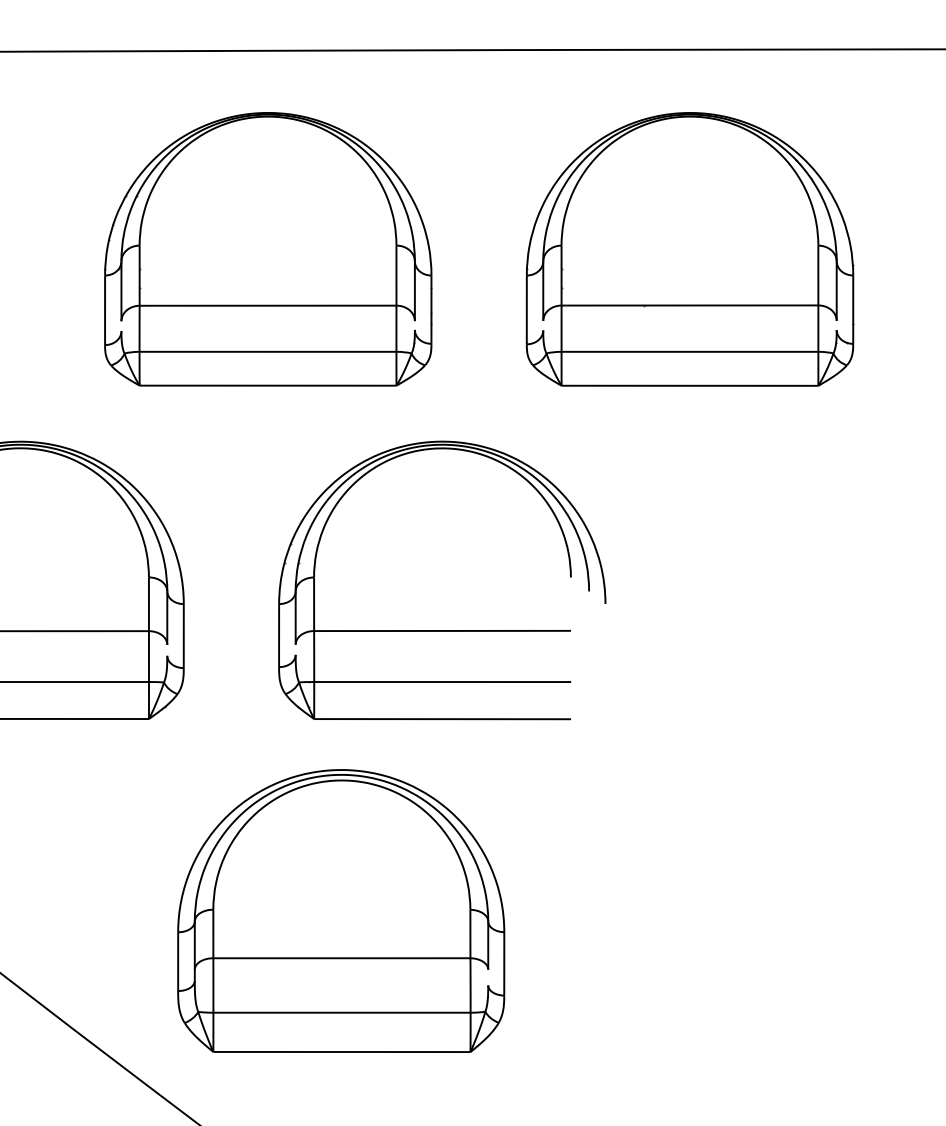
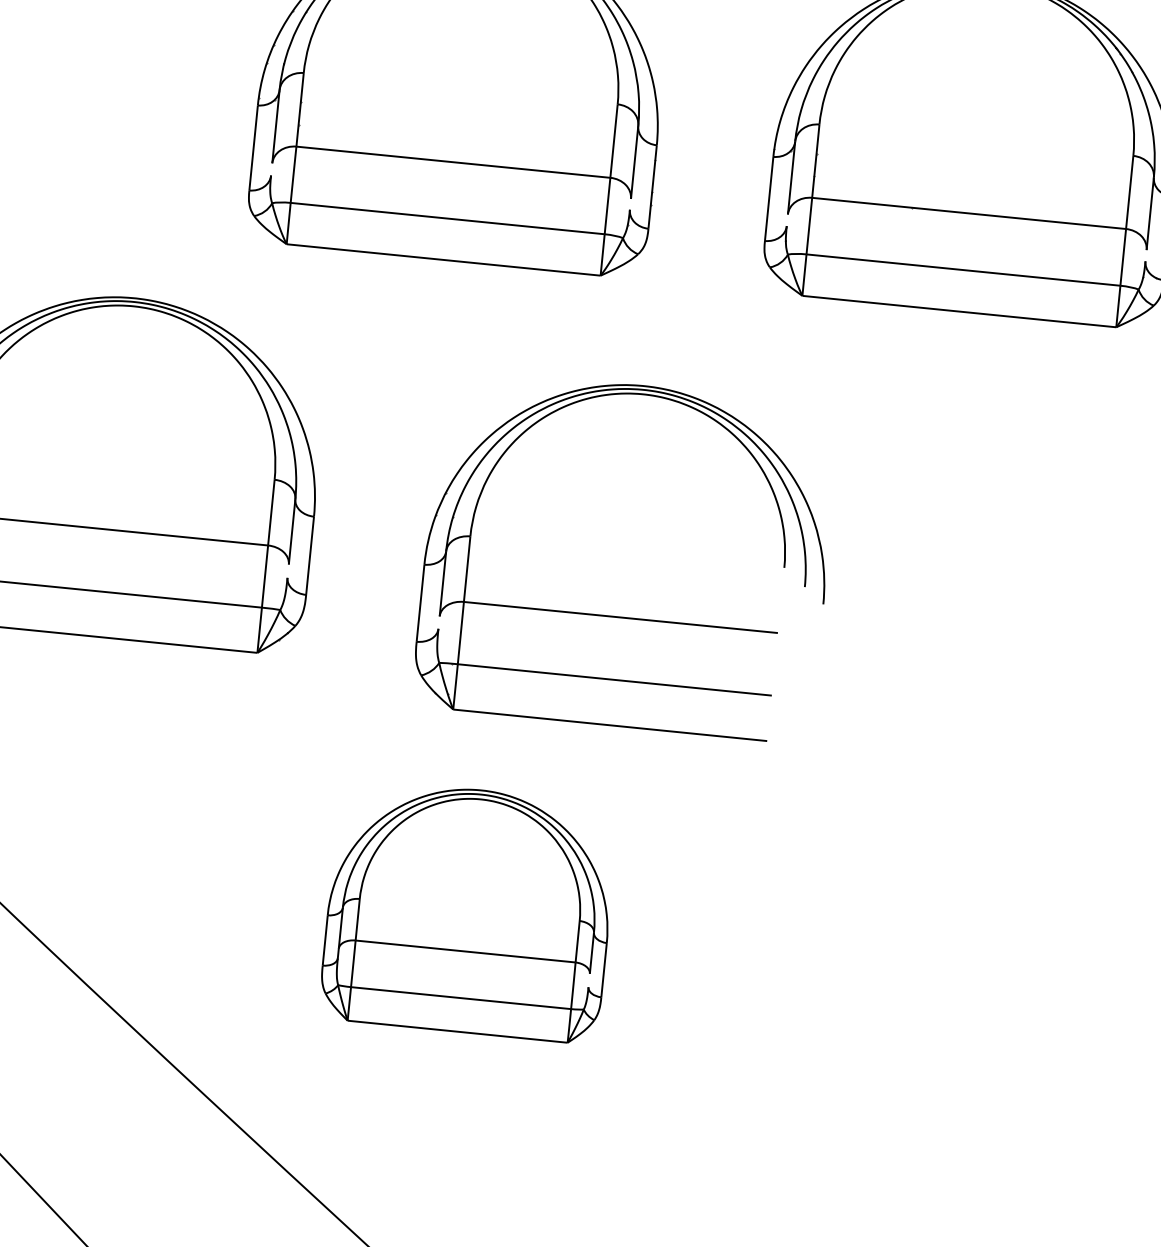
part: (442, 630) -> (620, 616), moved
part: (341, 910) -> (469, 910), size x0.7

